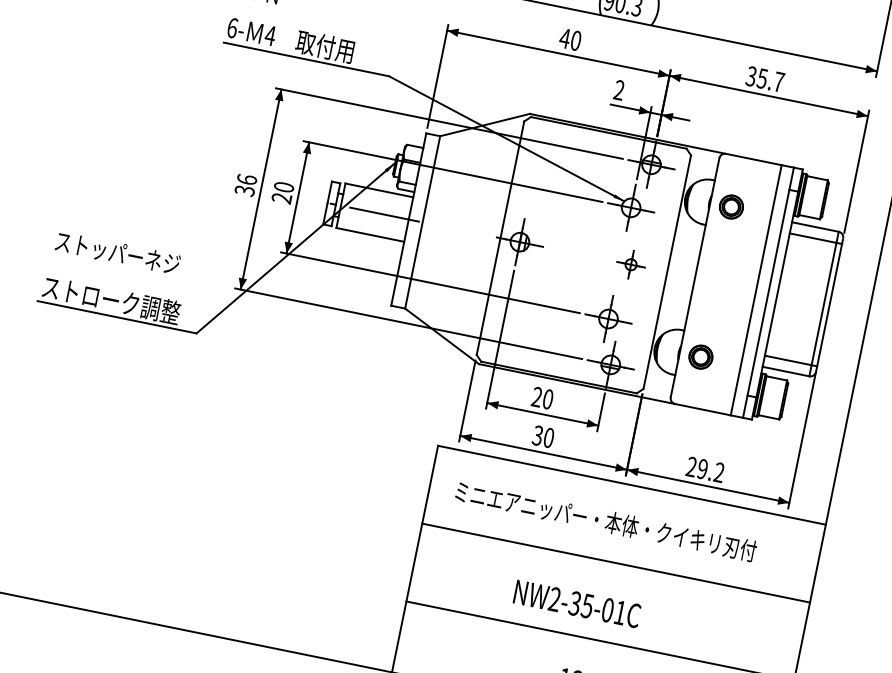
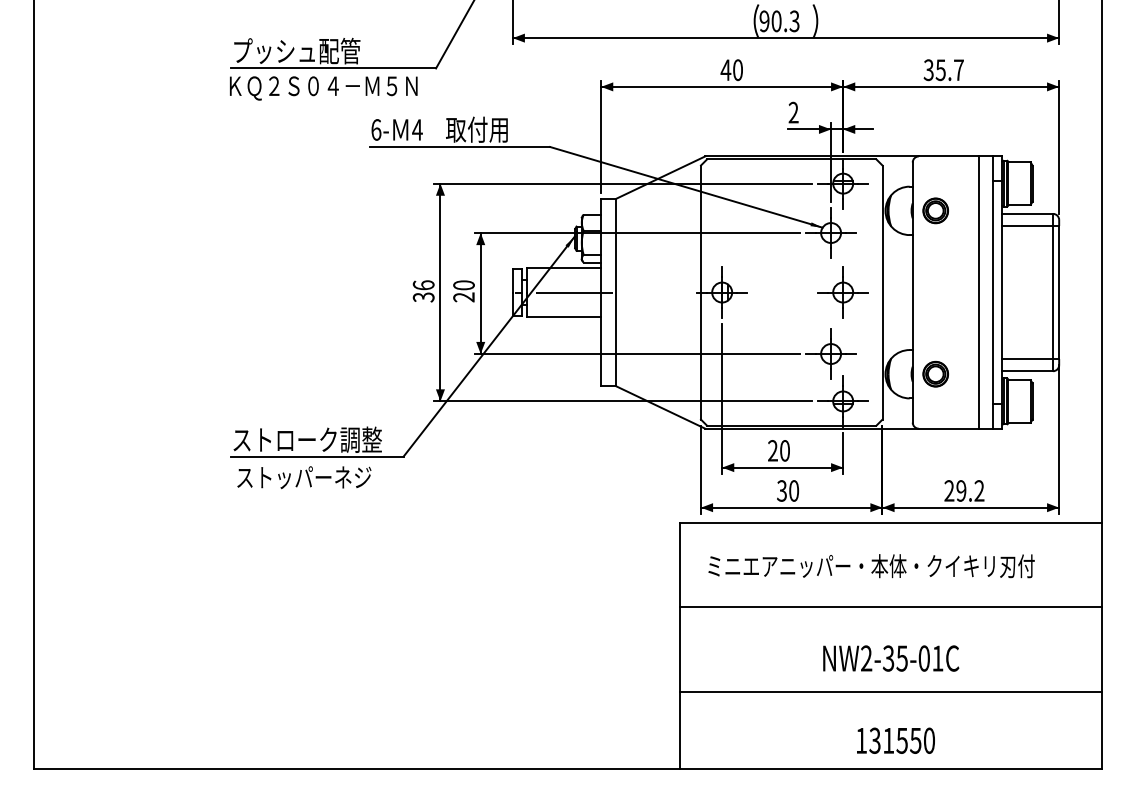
text: (118, 253) -> (304, 477), moved
part: (630, 264) -> (842, 292), size x1.67
text: (577, 604) -> (891, 658), moved

